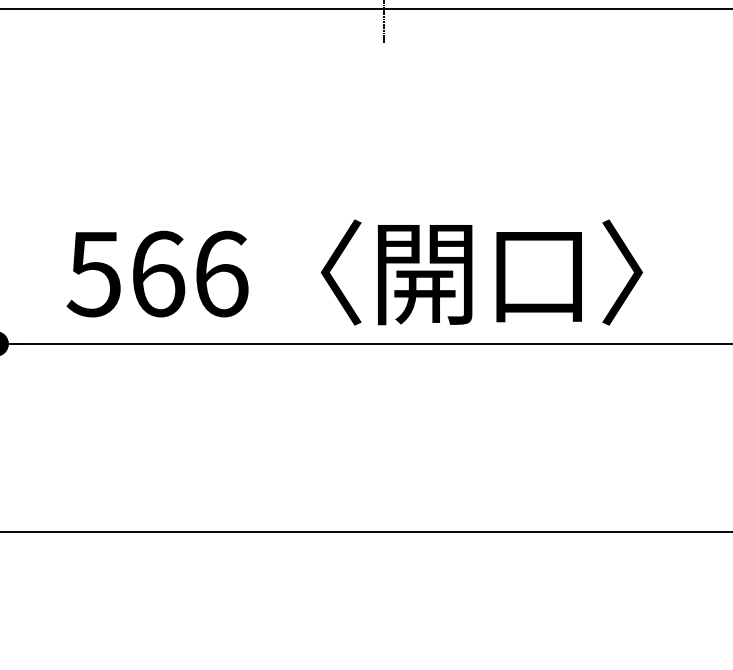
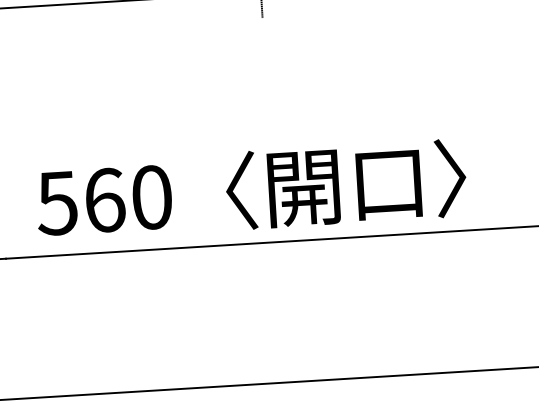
text: (221, 273) -> (152, 197), 566 -> 560

